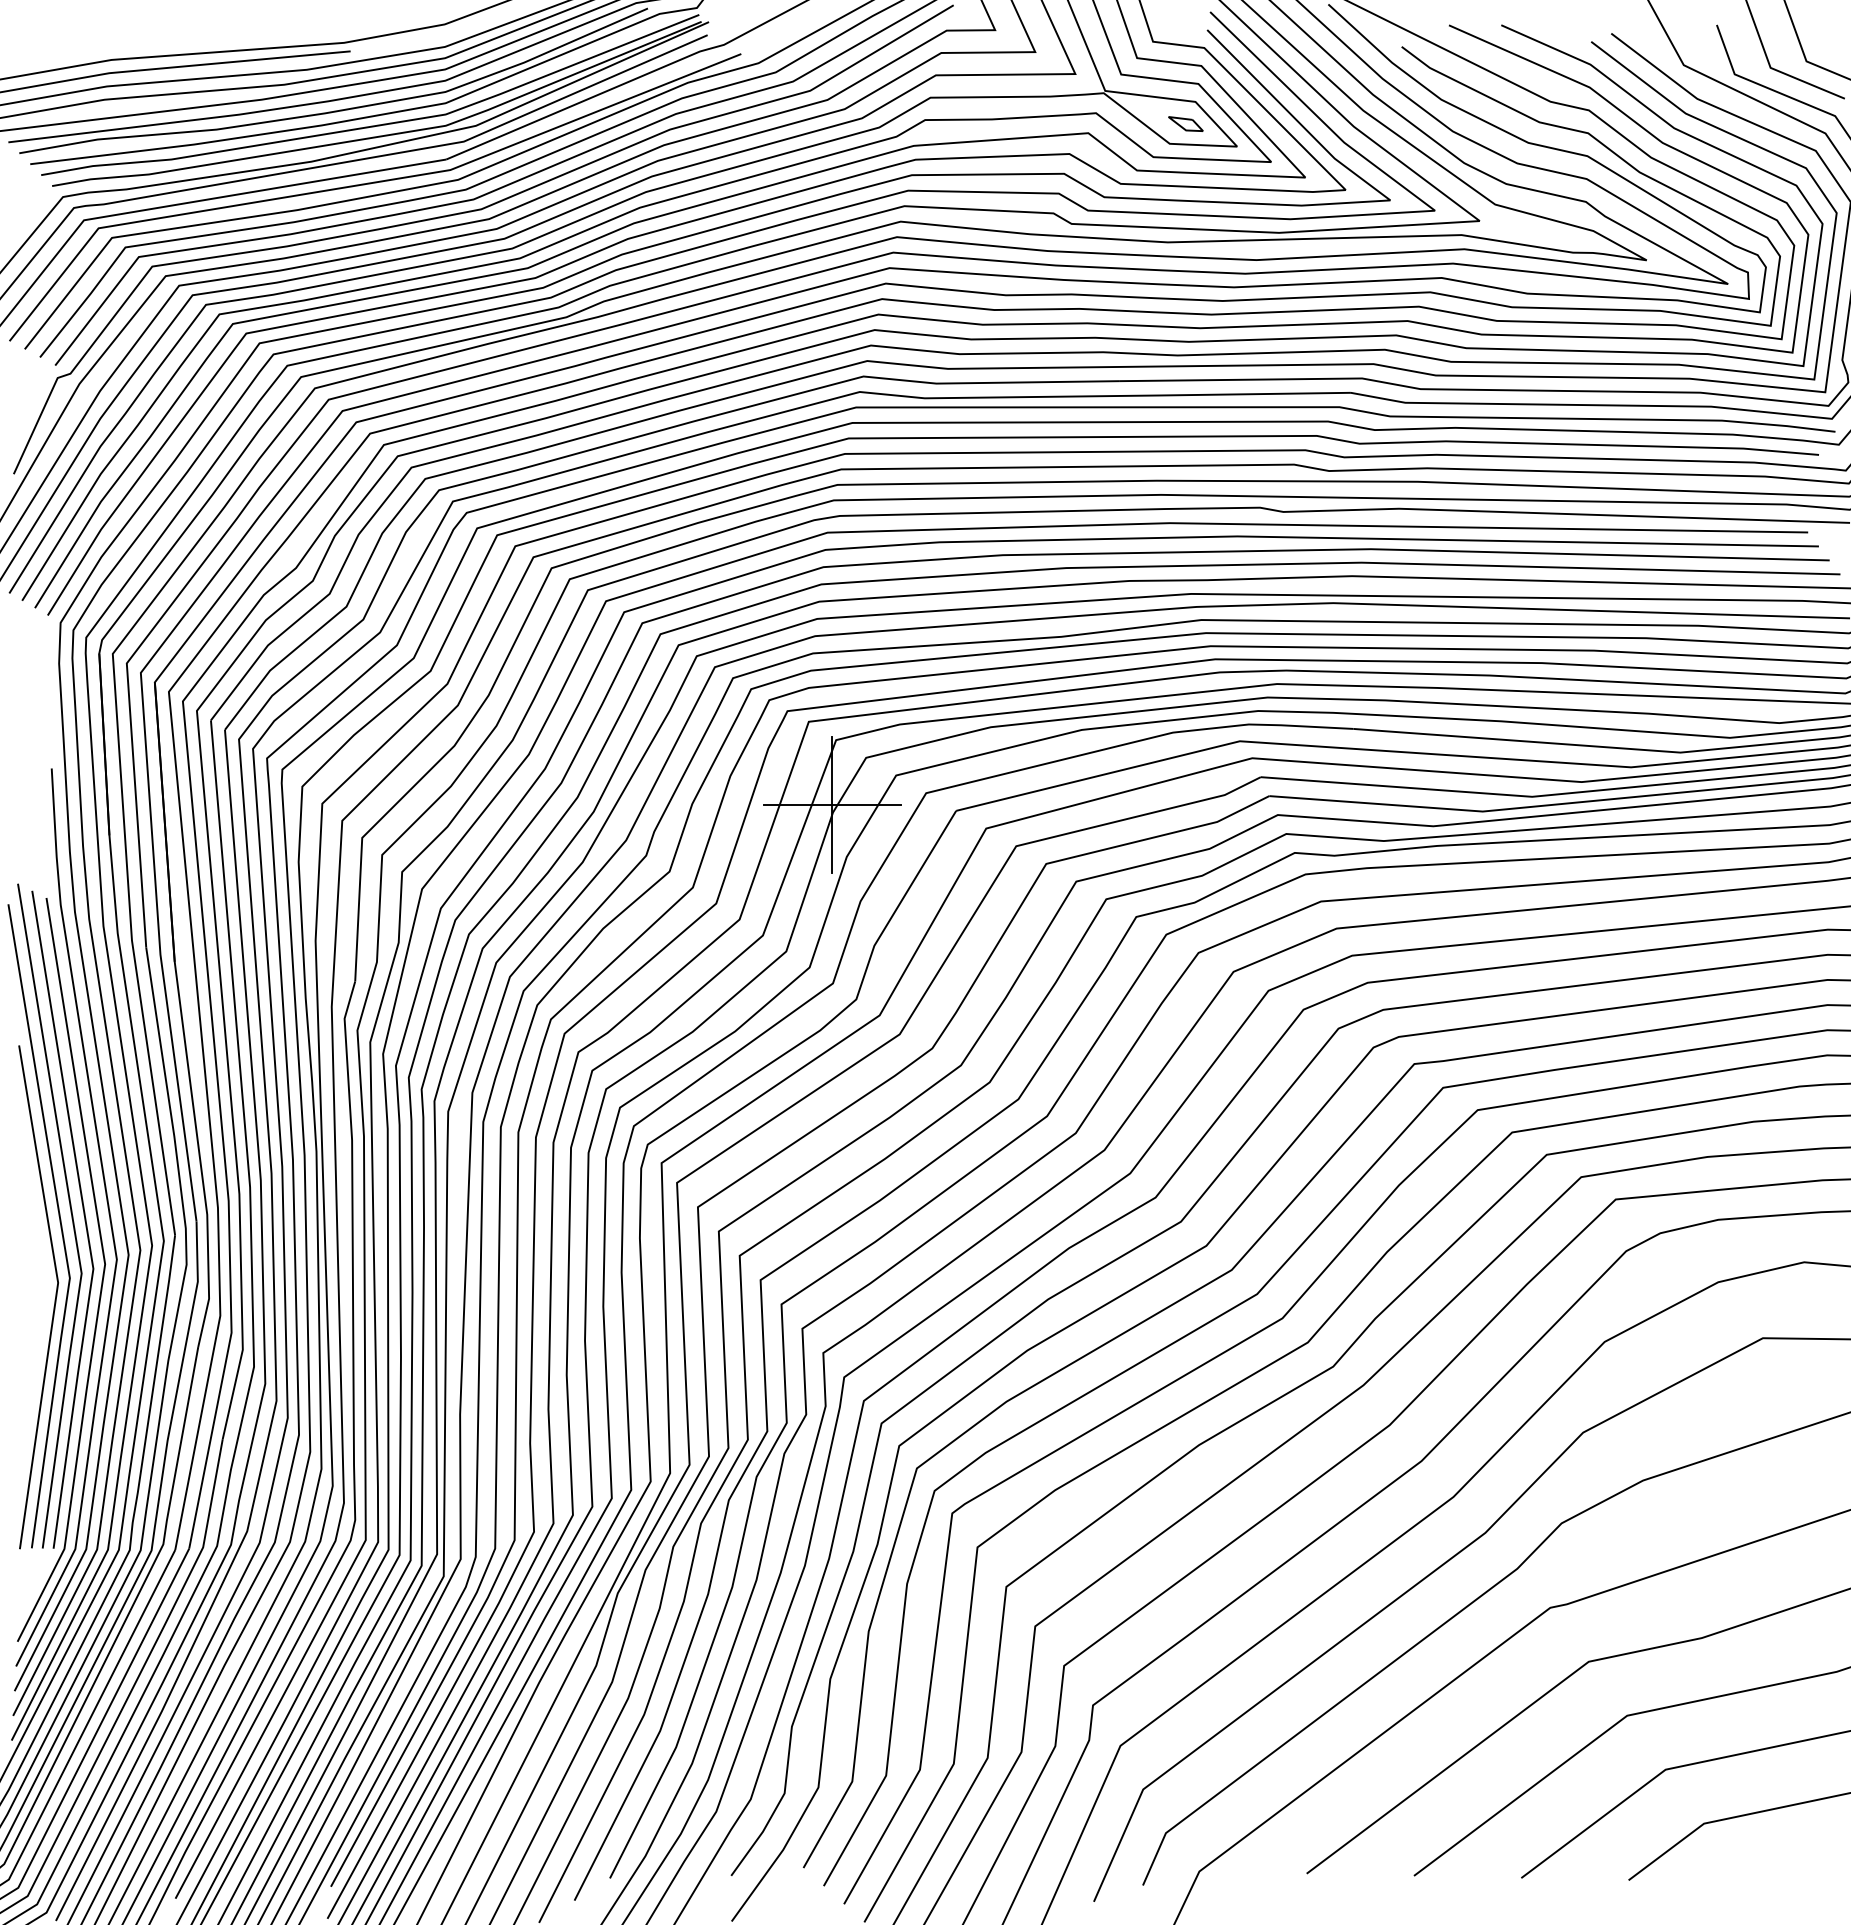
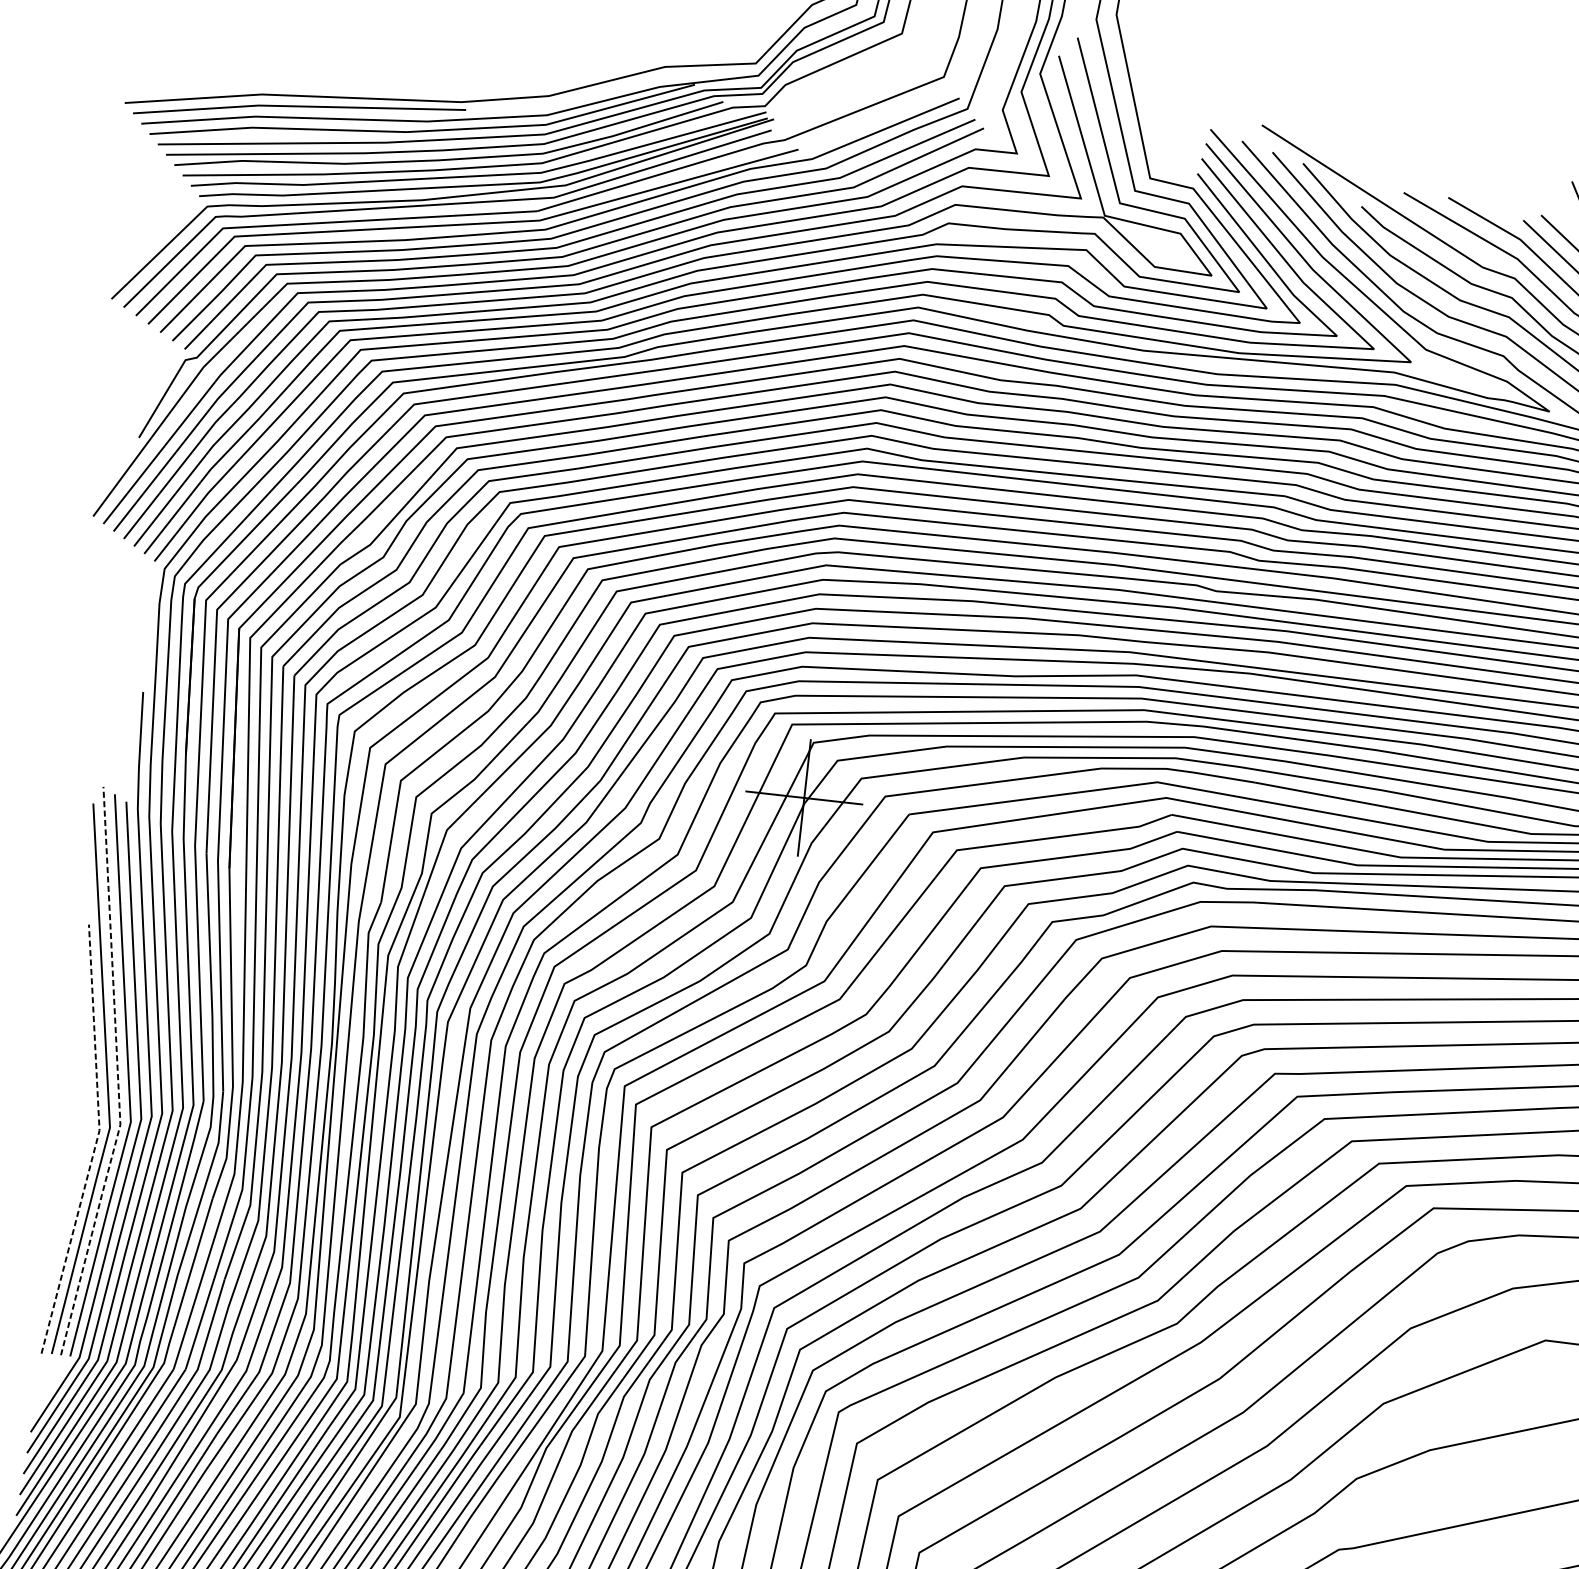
part: (1185, 123) -> (1170, 251), removed
line: (72, 1216) -> (118, 1075), solid -> dashed
line: (56, 1296) -> (96, 1141), solid -> dashed

